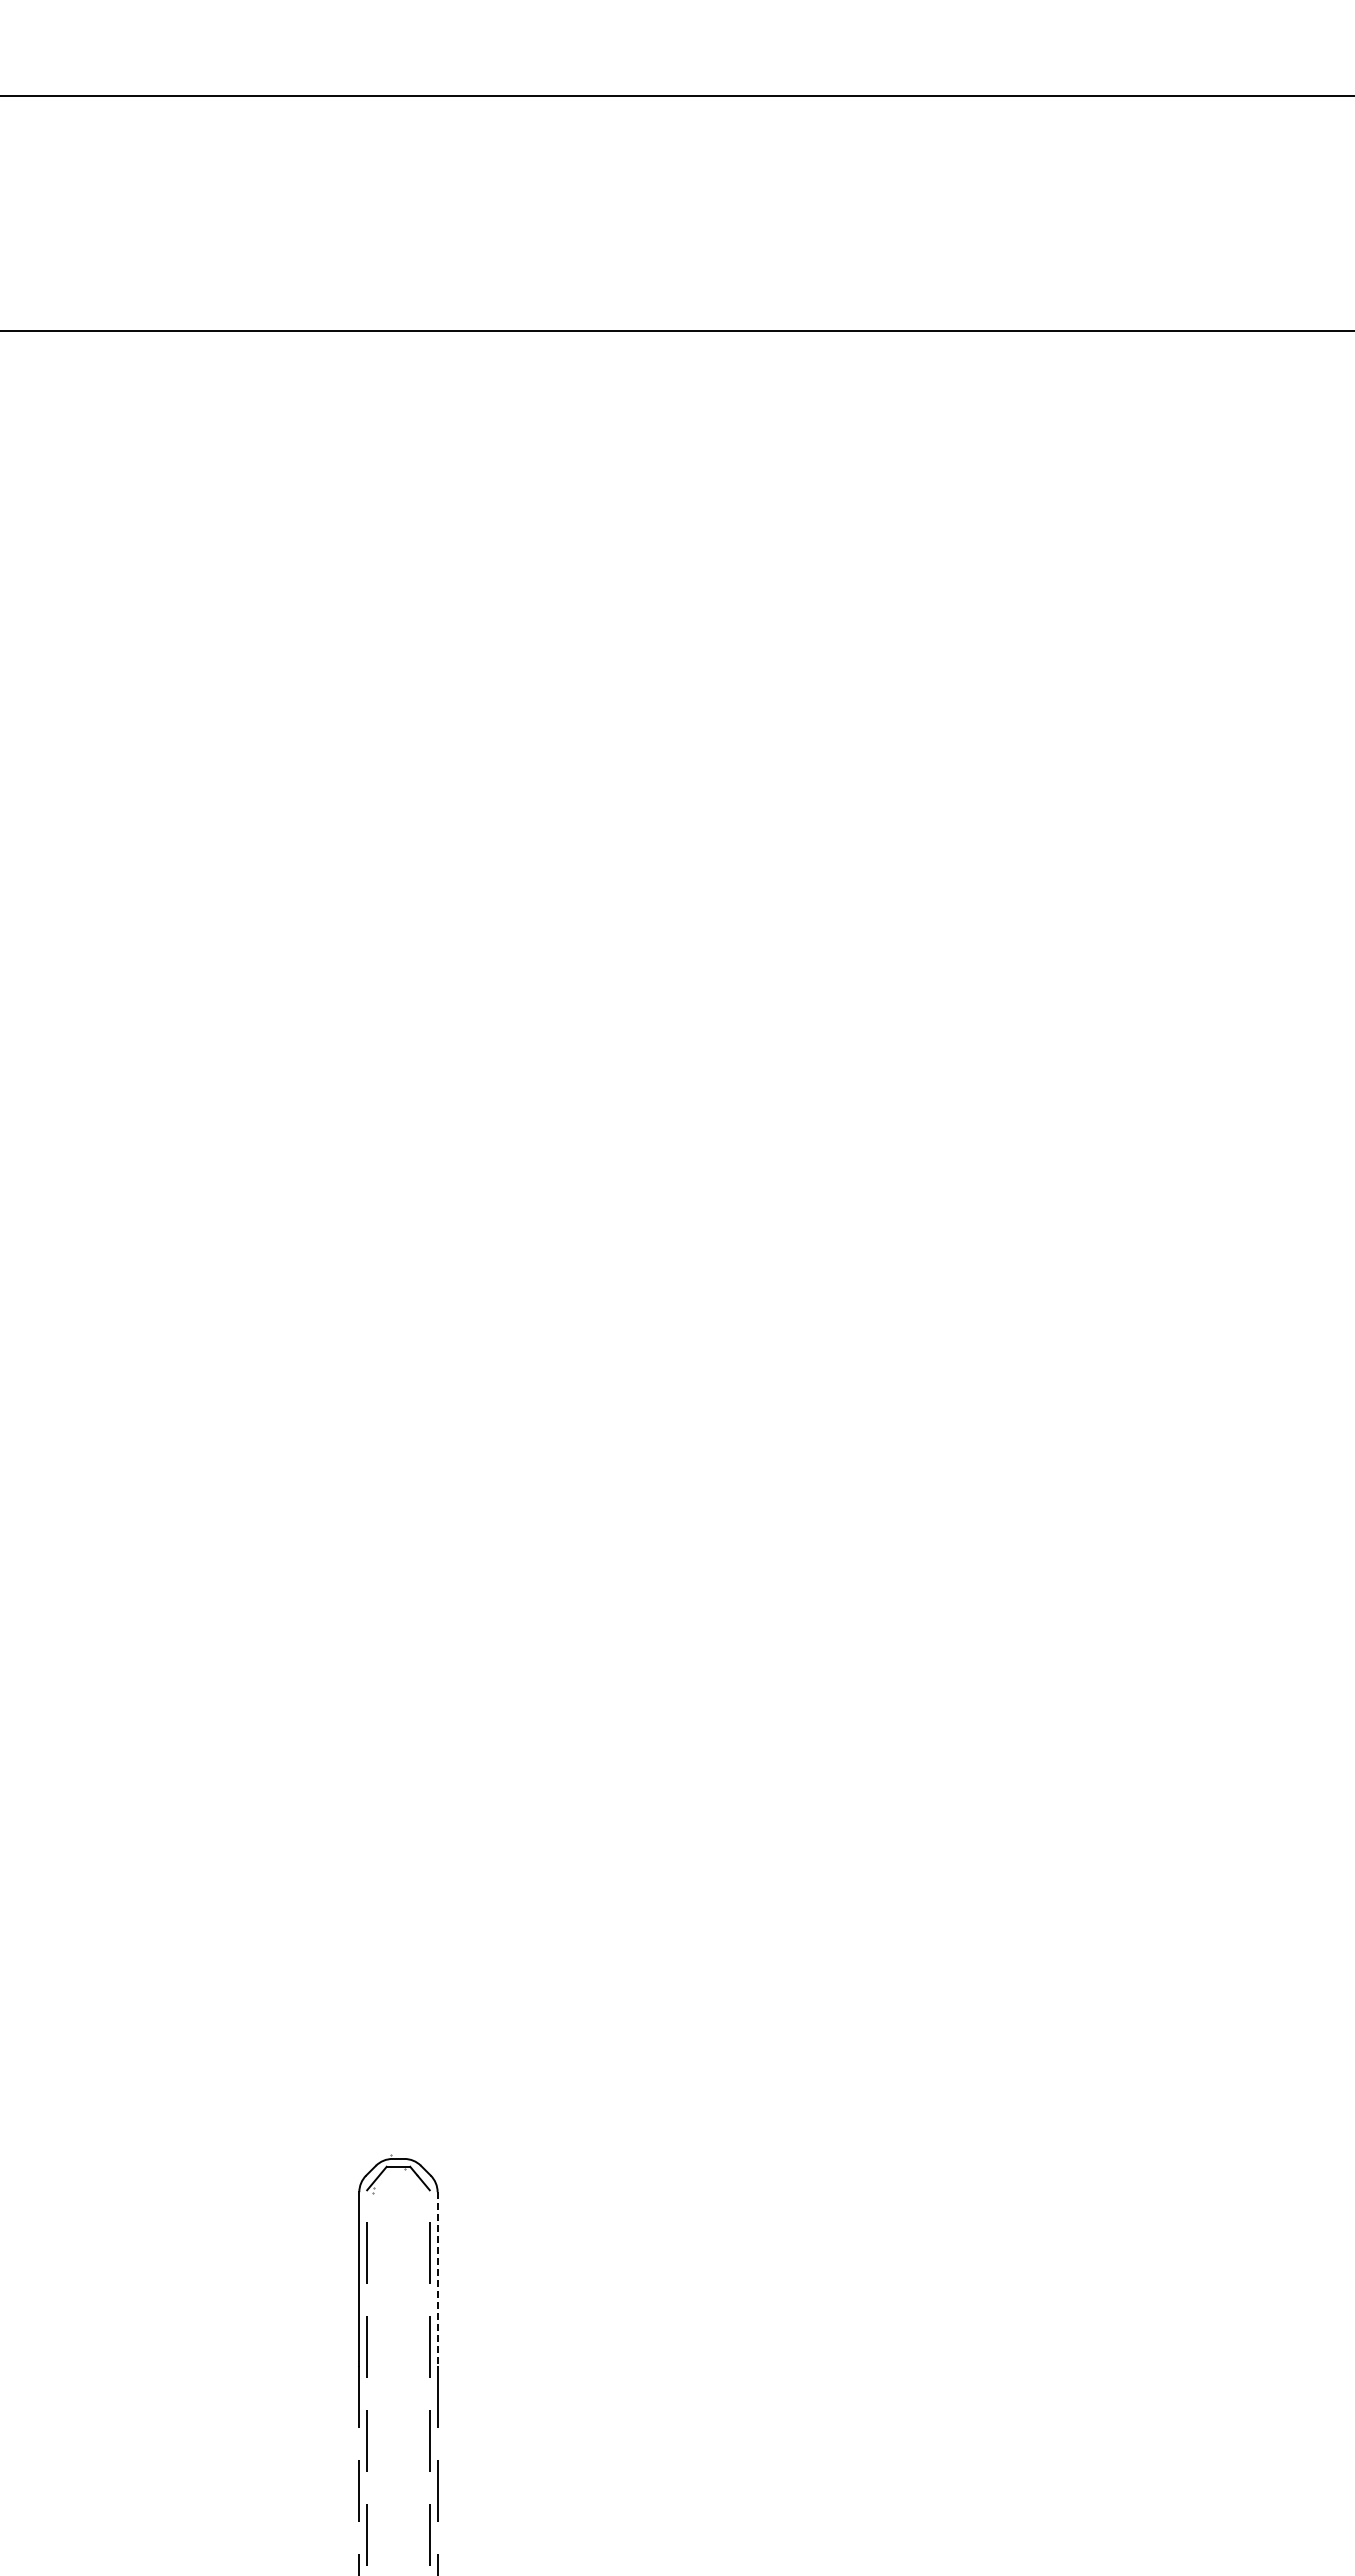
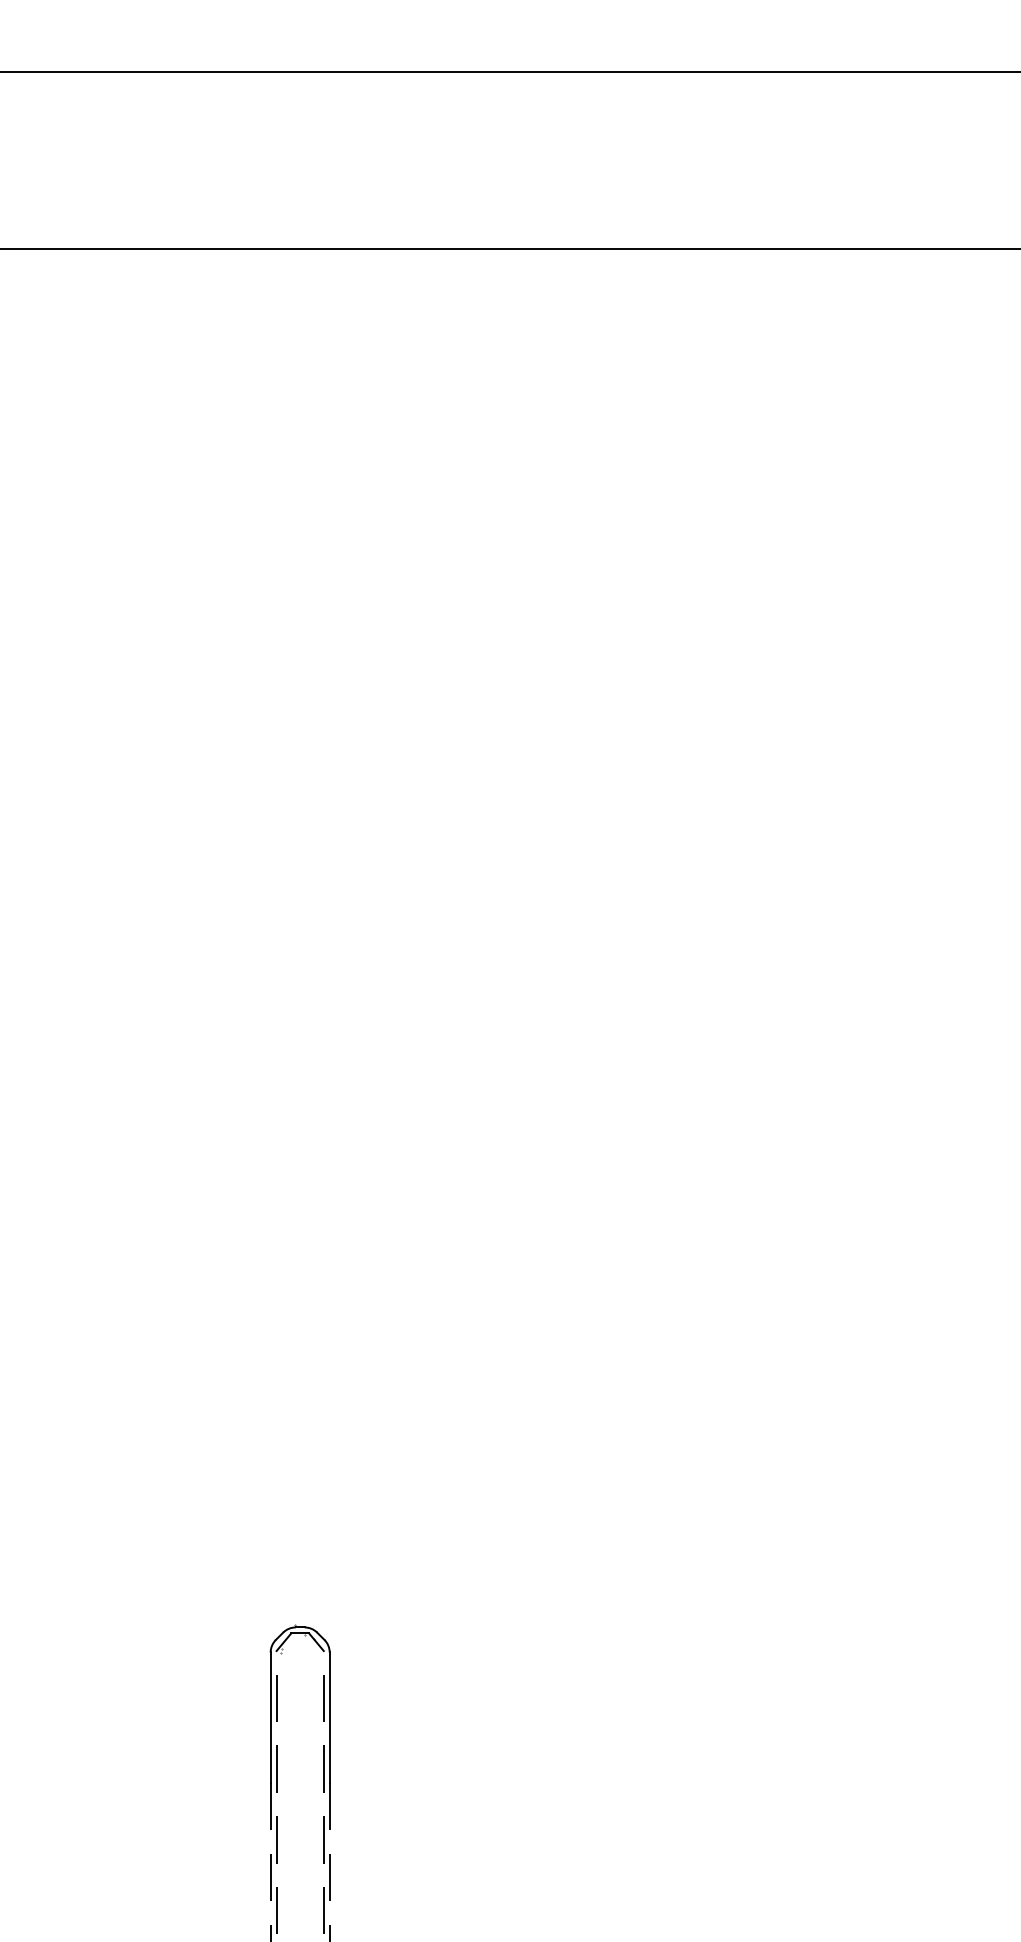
line: (437, 2278) -> (329, 1717), dashed -> solid

